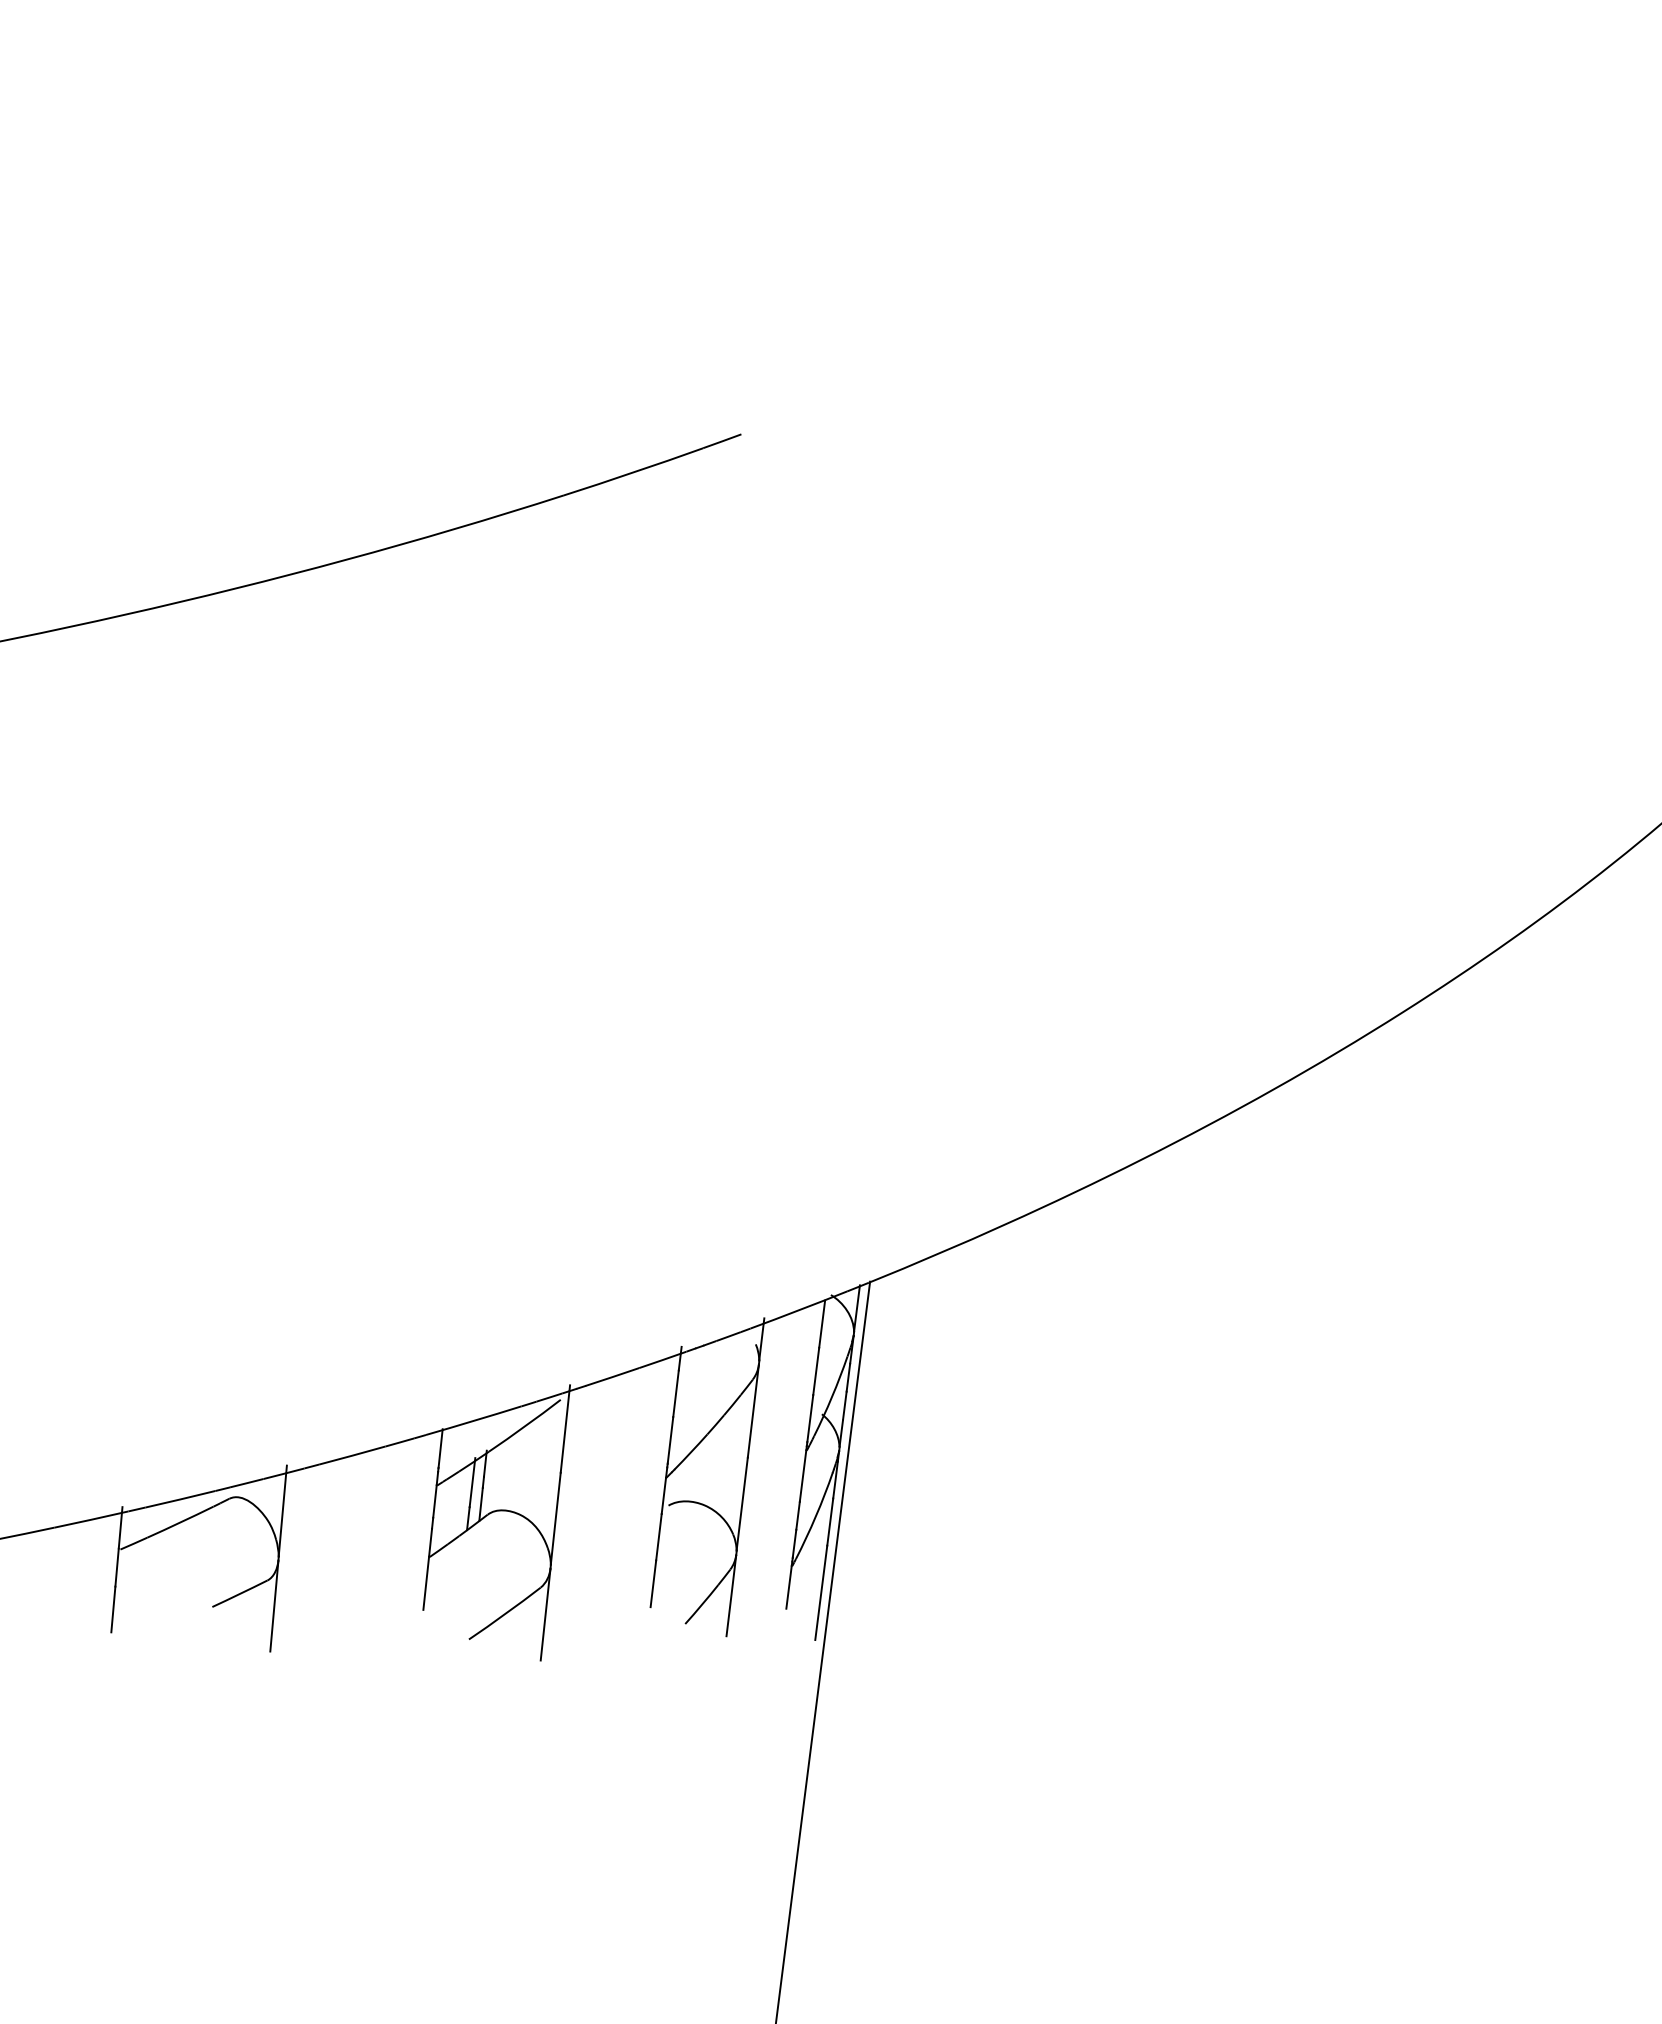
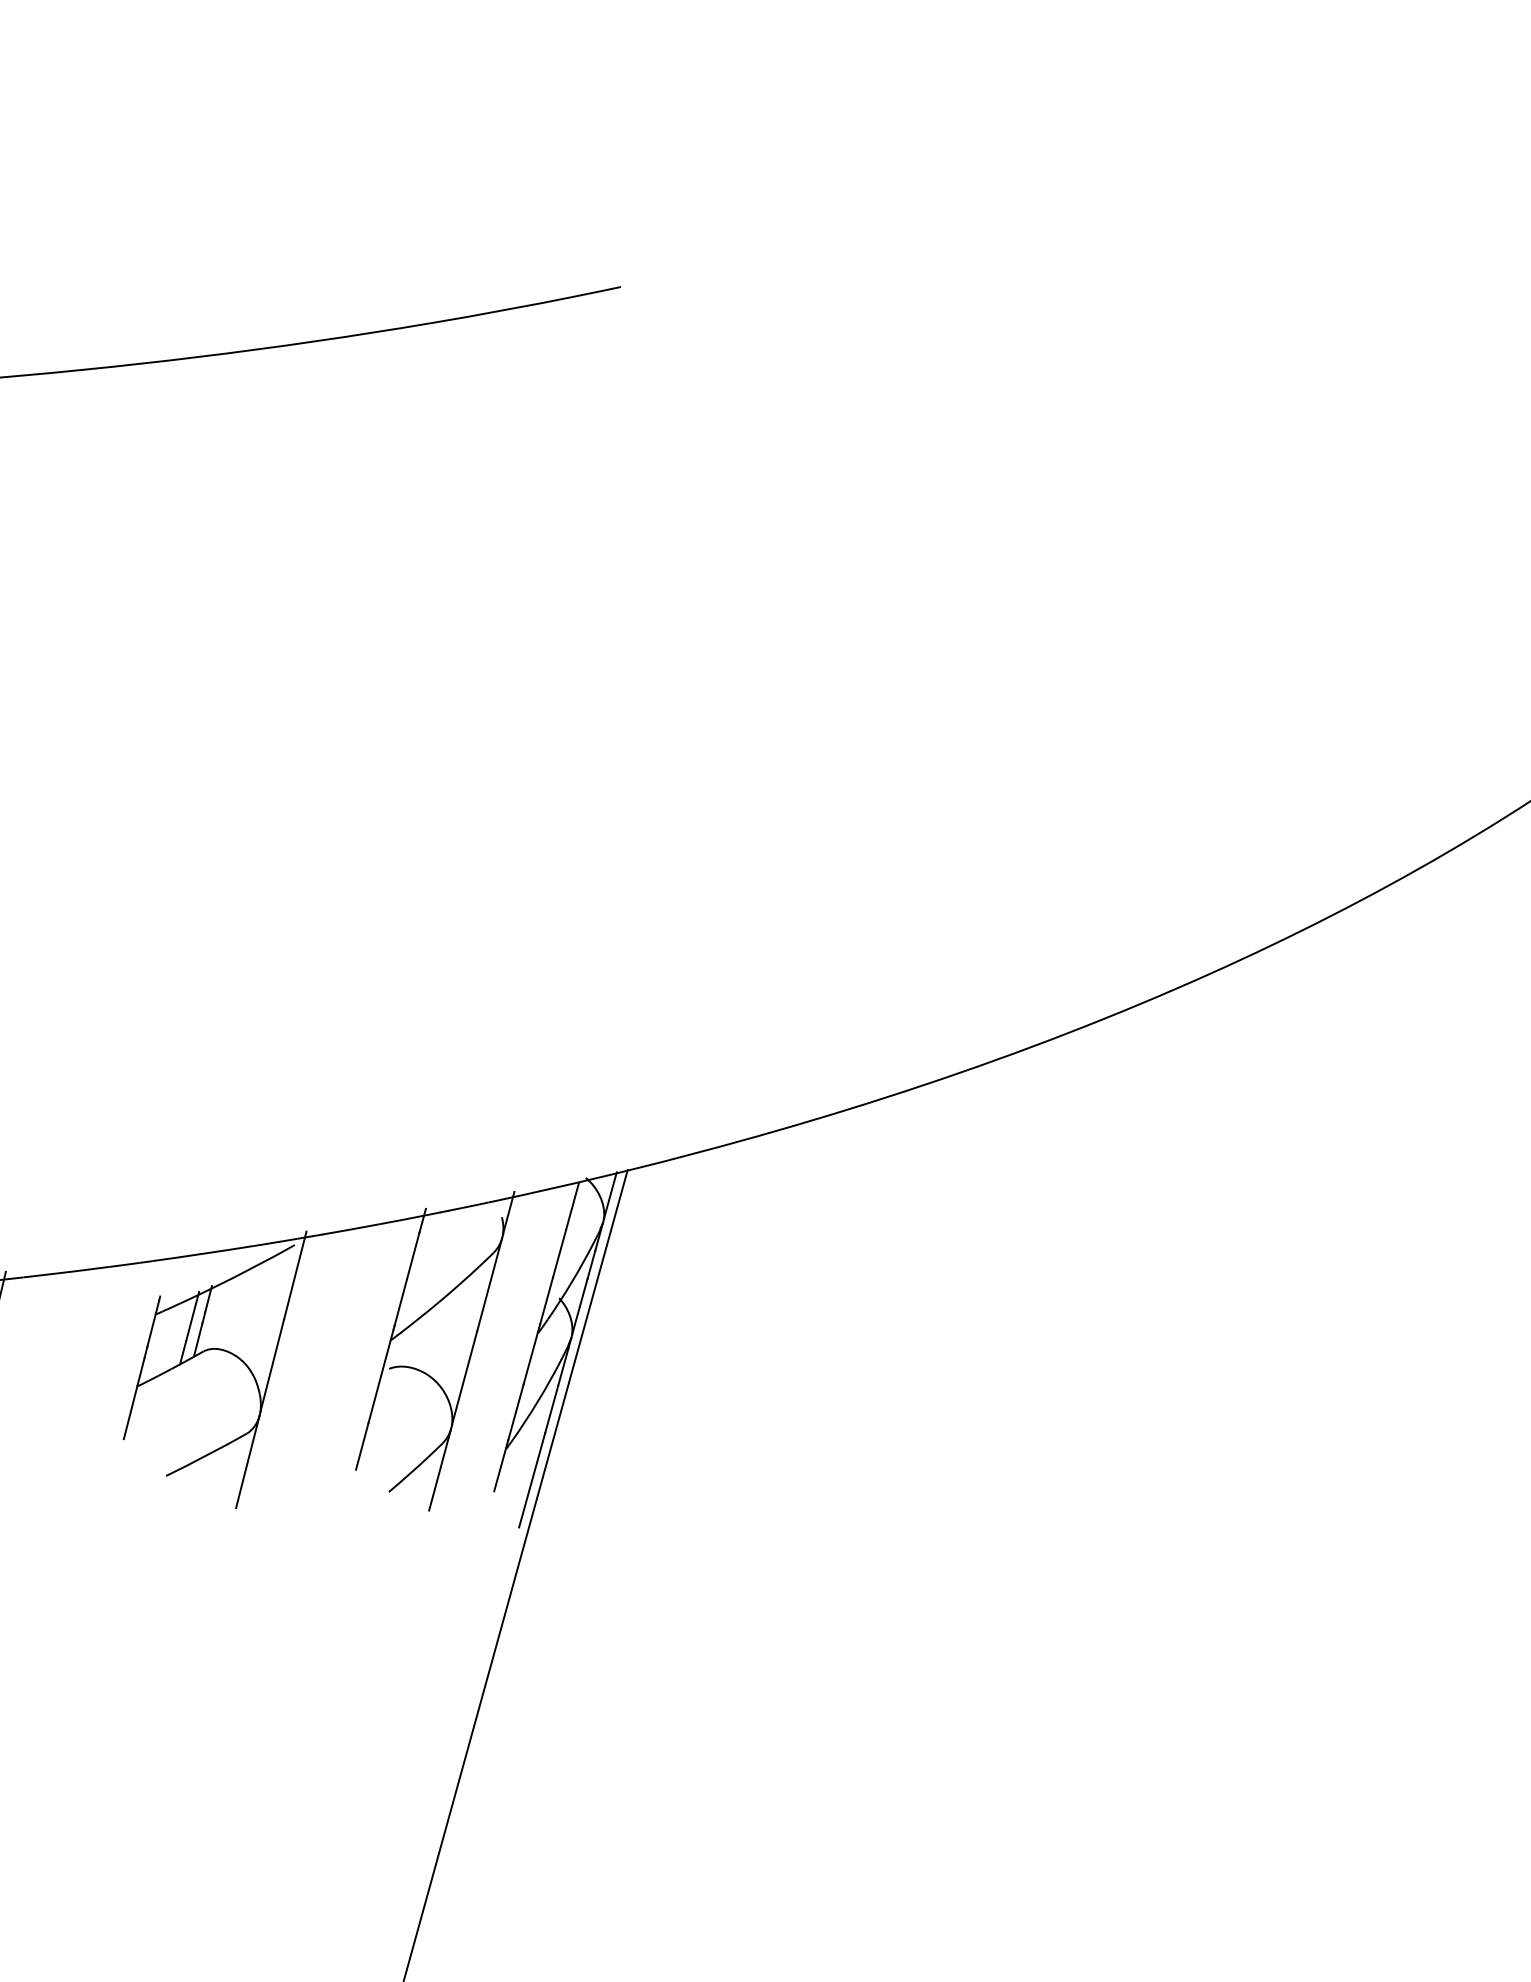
line: (440, 1448) -> (165, 1277), removed

